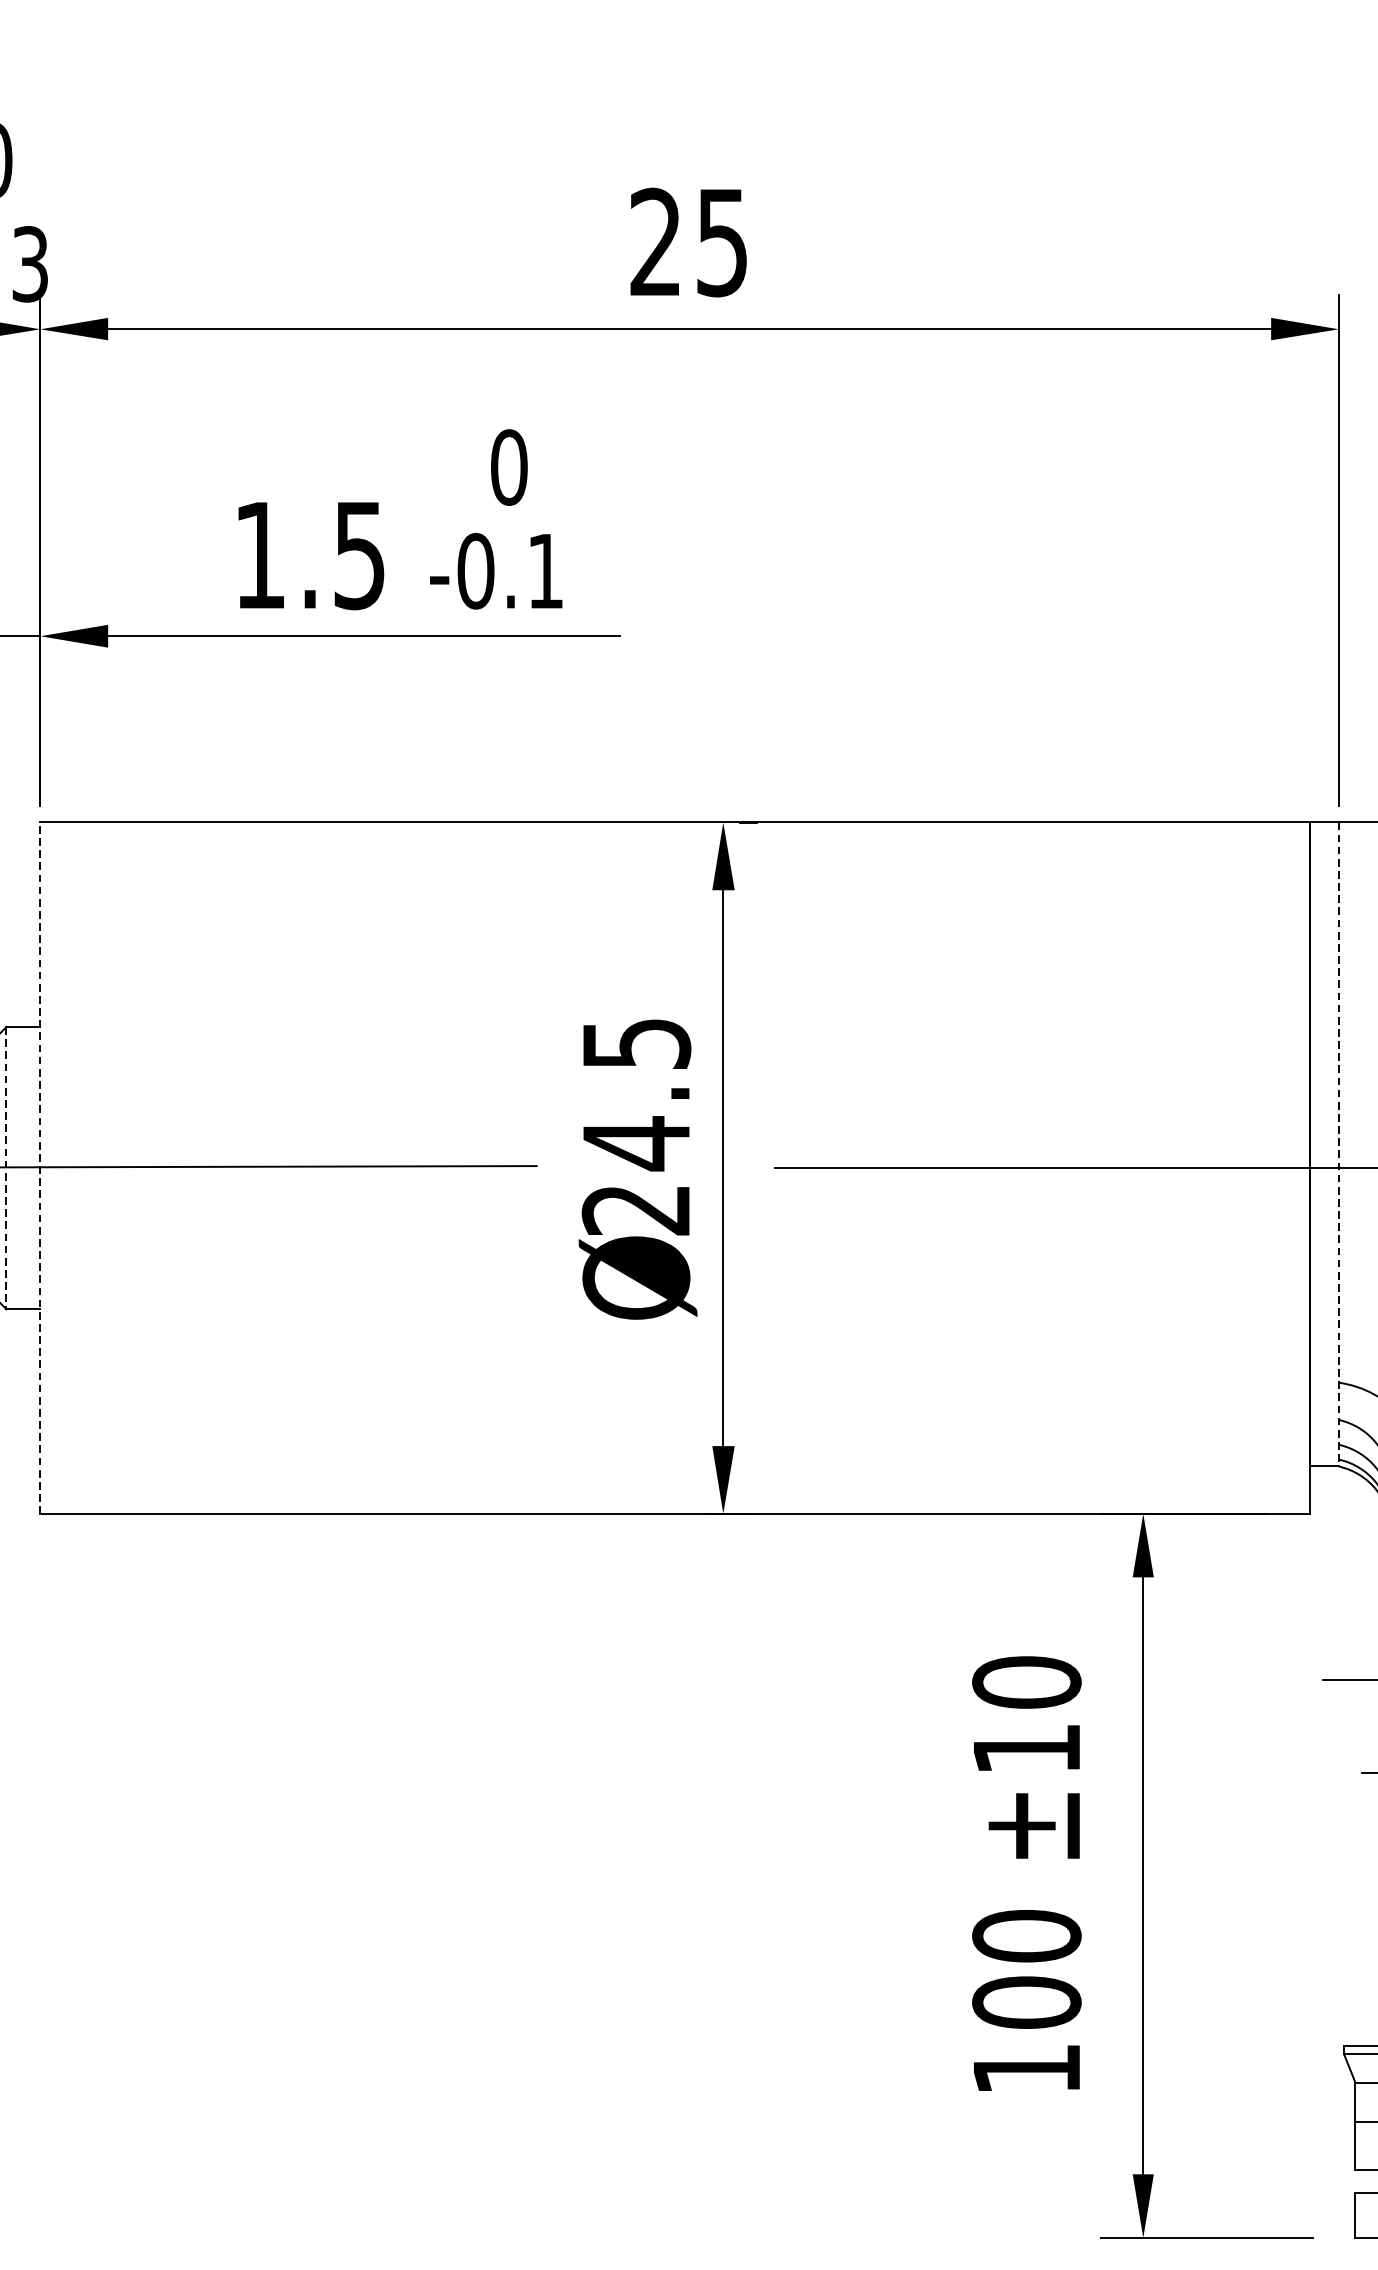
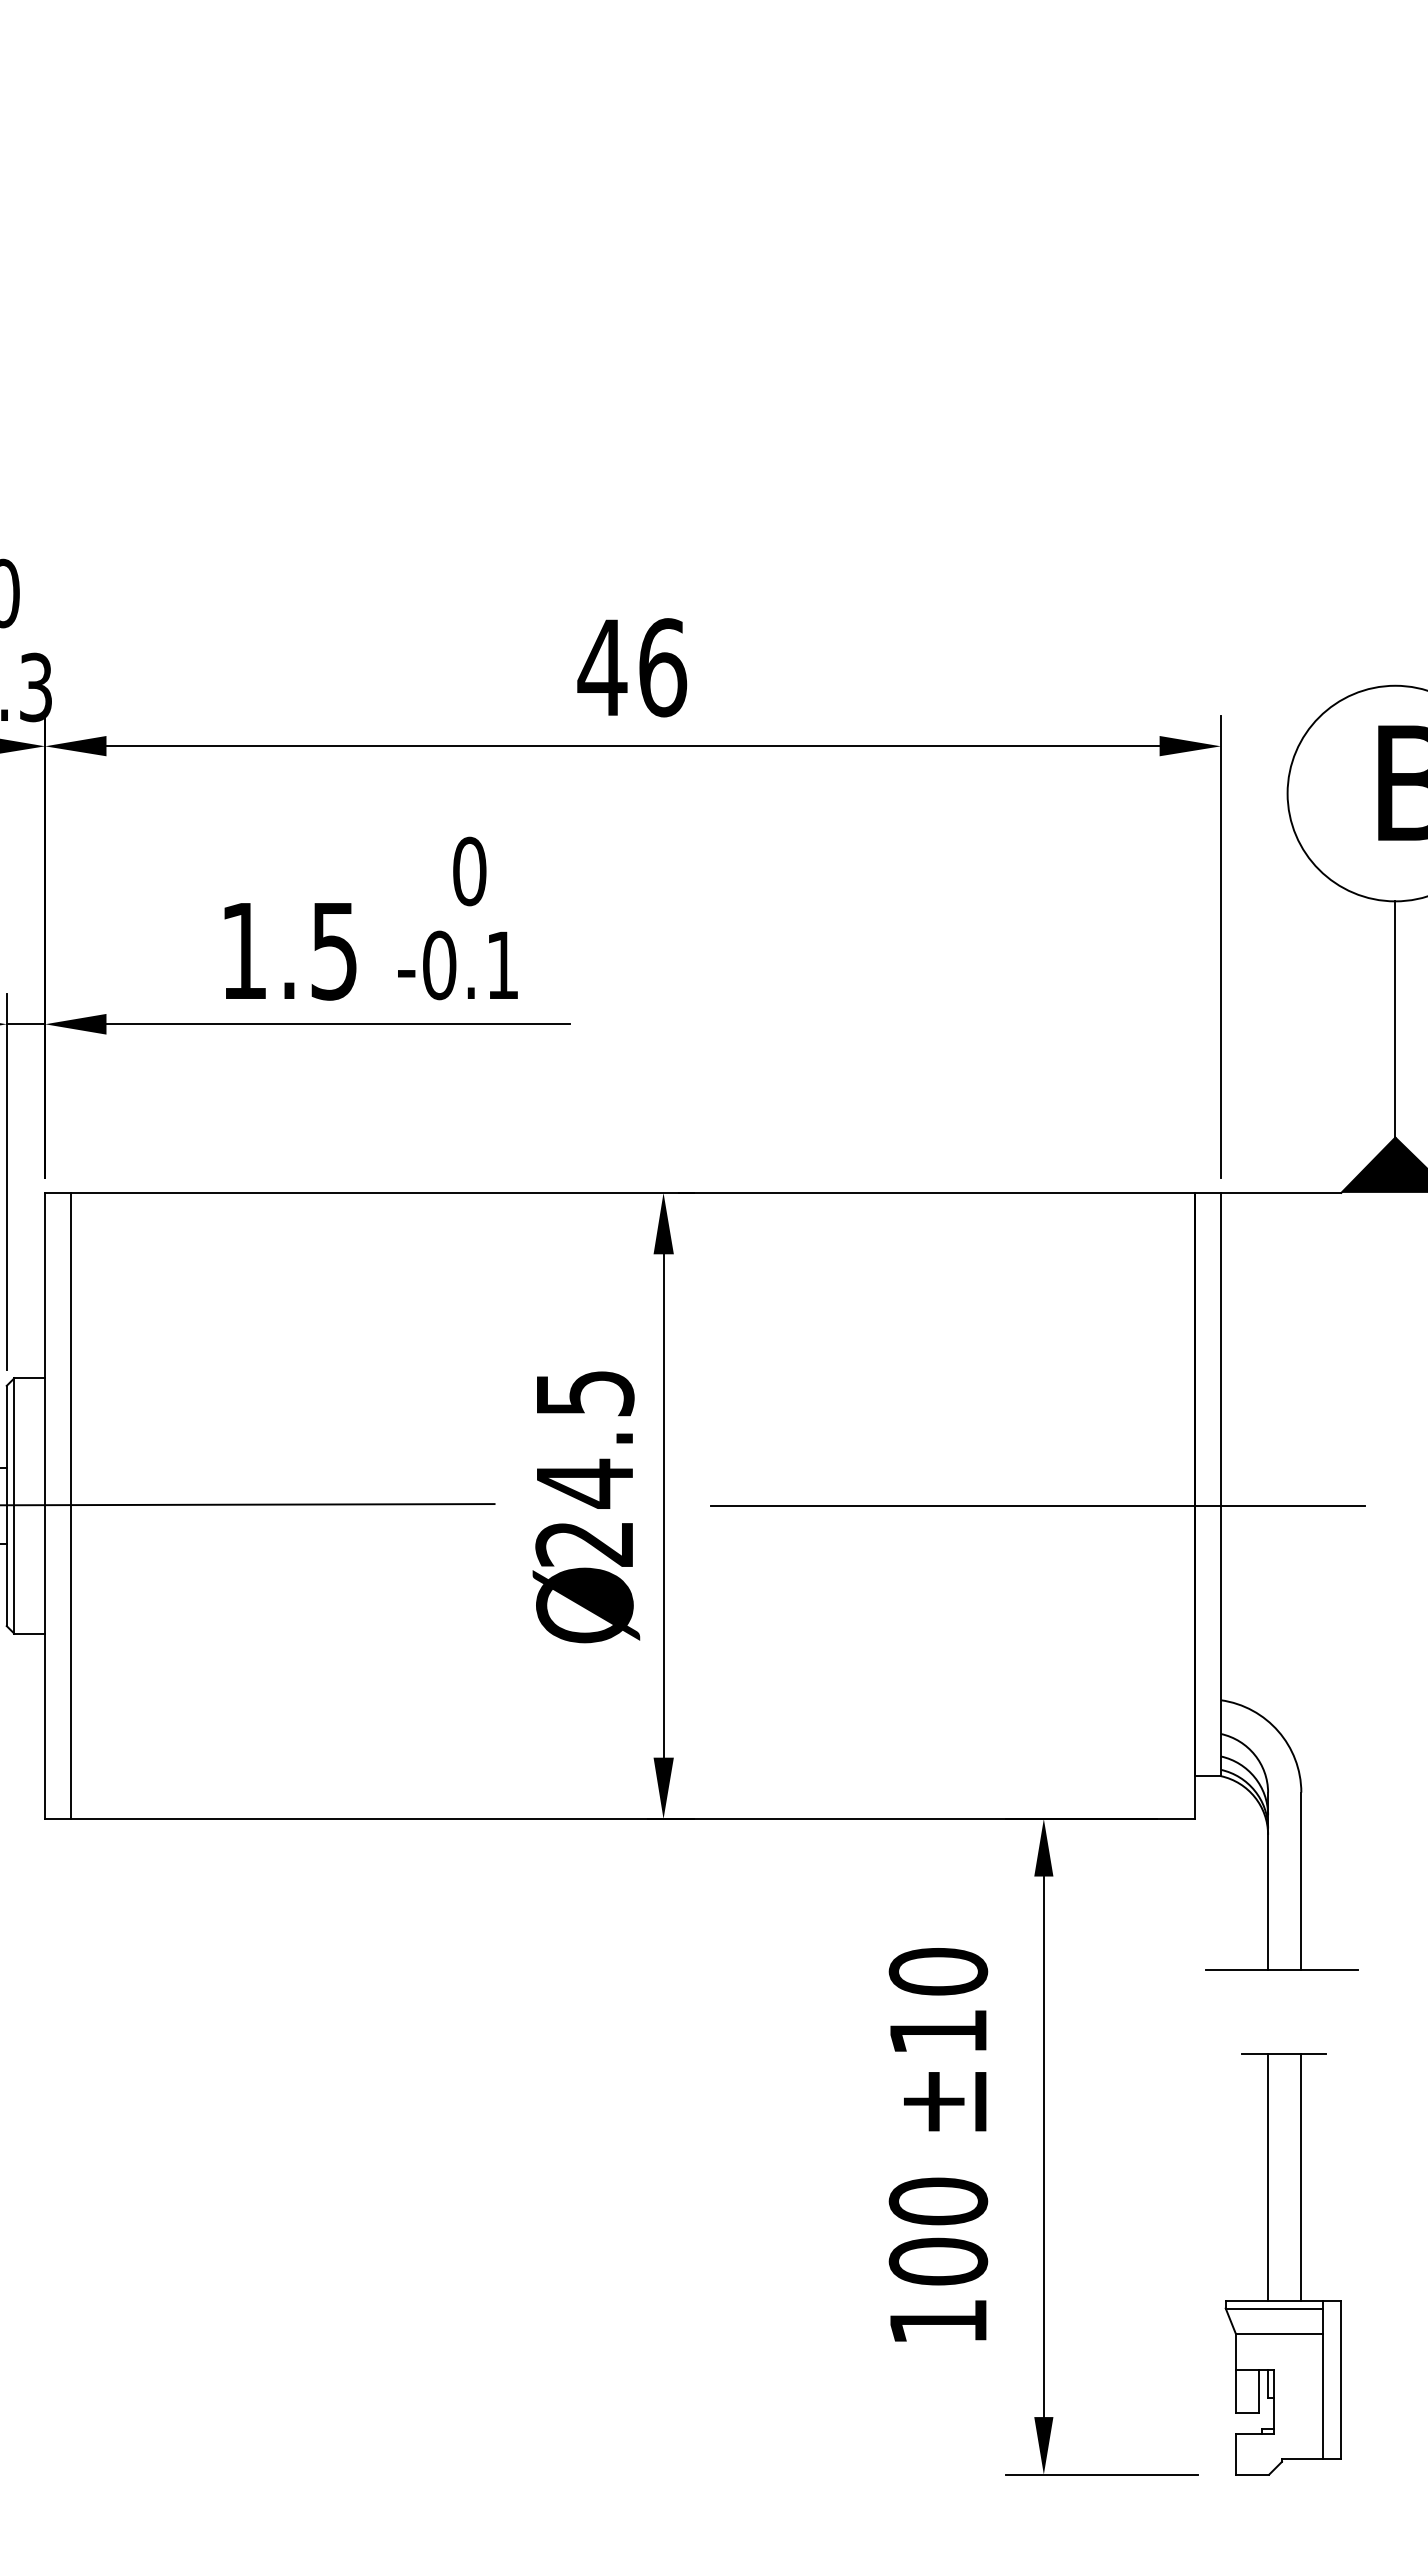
text: (689, 242) -> (632, 667), 25 -> 46
line: (1338, 1144) -> (1220, 1484), dashed -> solid
line: (6, 1167) -> (14, 1505), dashed -> solid
line: (40, 1167) -> (45, 1505), dashed -> solid
line: (68, 1167) -> (70, 1505), added

